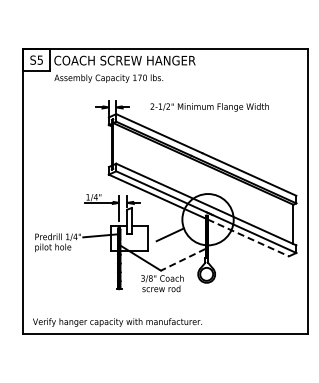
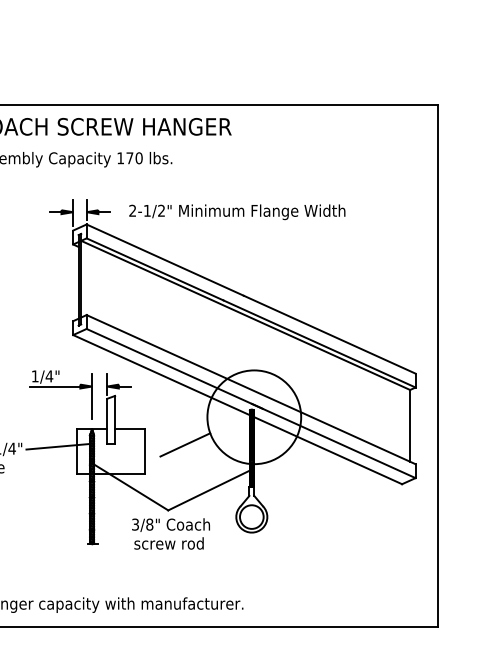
text: (209, 107) -> (236, 212), moved
line: (248, 237) -> (328, 449), dashed -> solid
line: (183, 259) -> (209, 489), dashed -> solid

